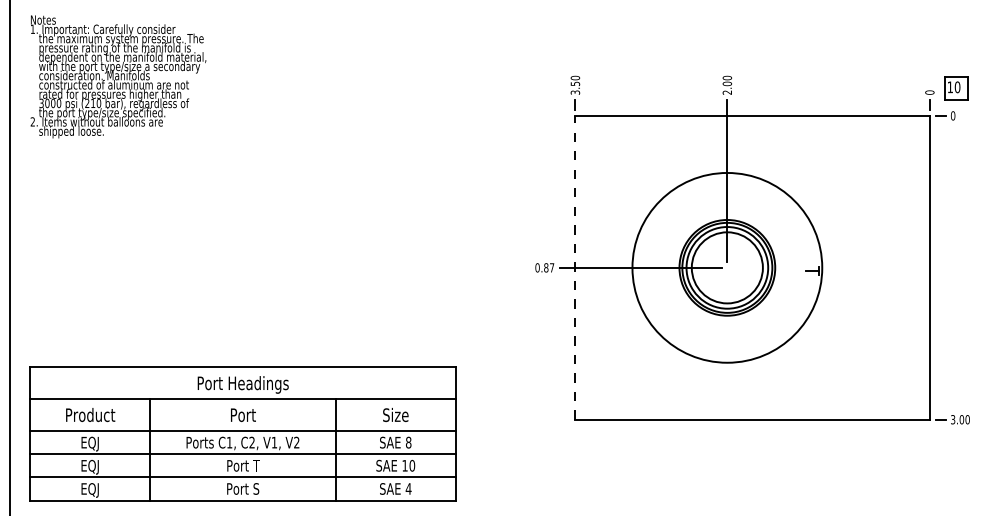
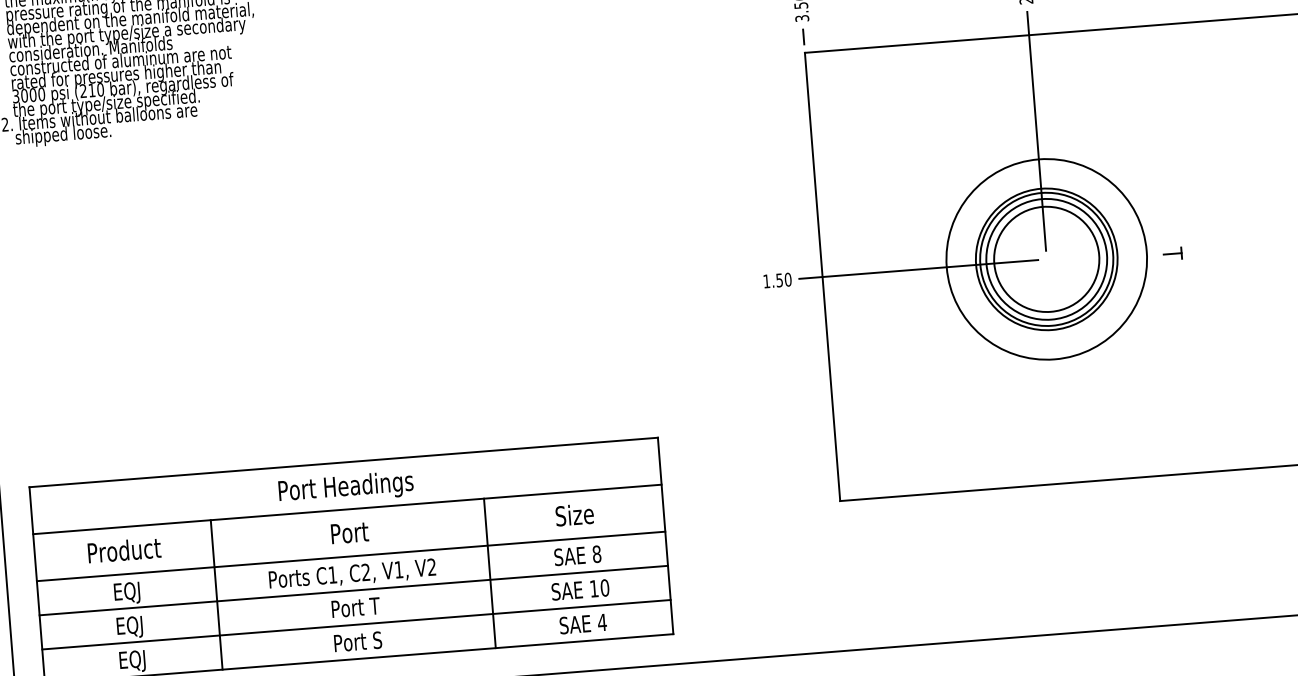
text: (544, 267) -> (776, 280), 0.87 -> 1.50
line: (575, 267) -> (822, 276), dashed -> solid
circle: (727, 267) -> (1046, 258), size x0.71

